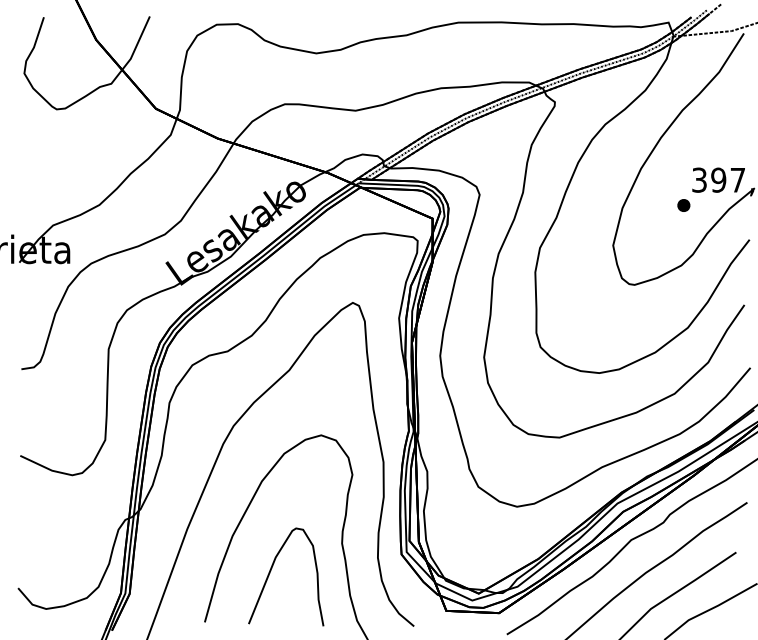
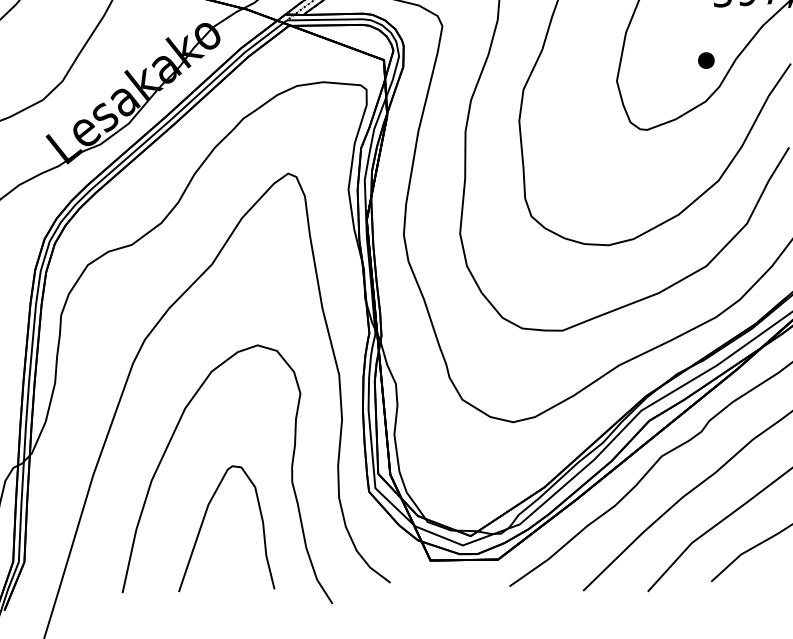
part: (683, 205) -> (705, 60), moved

